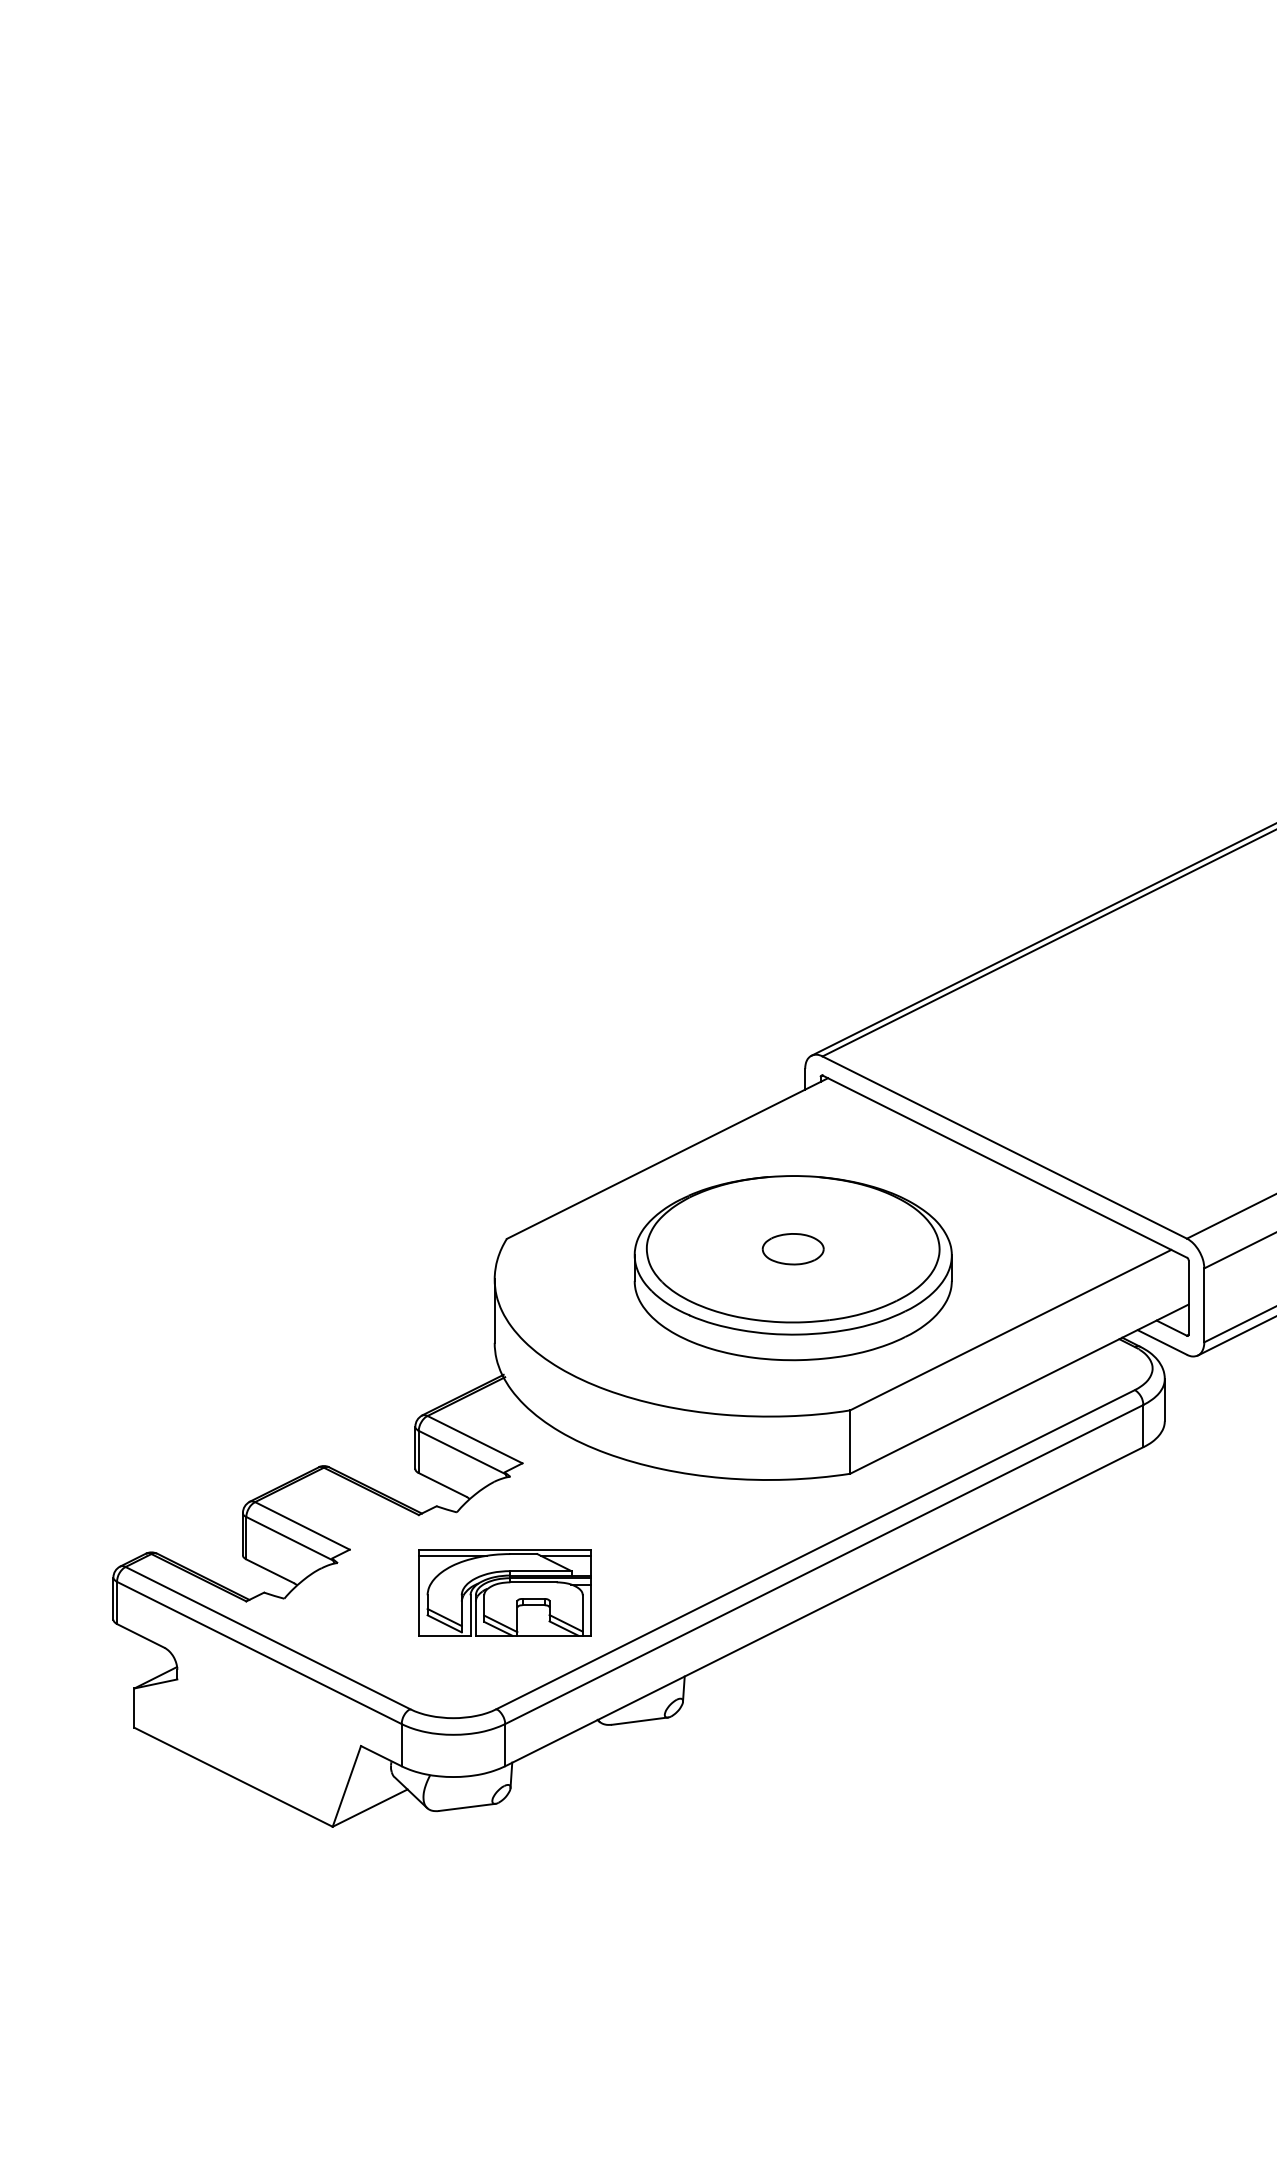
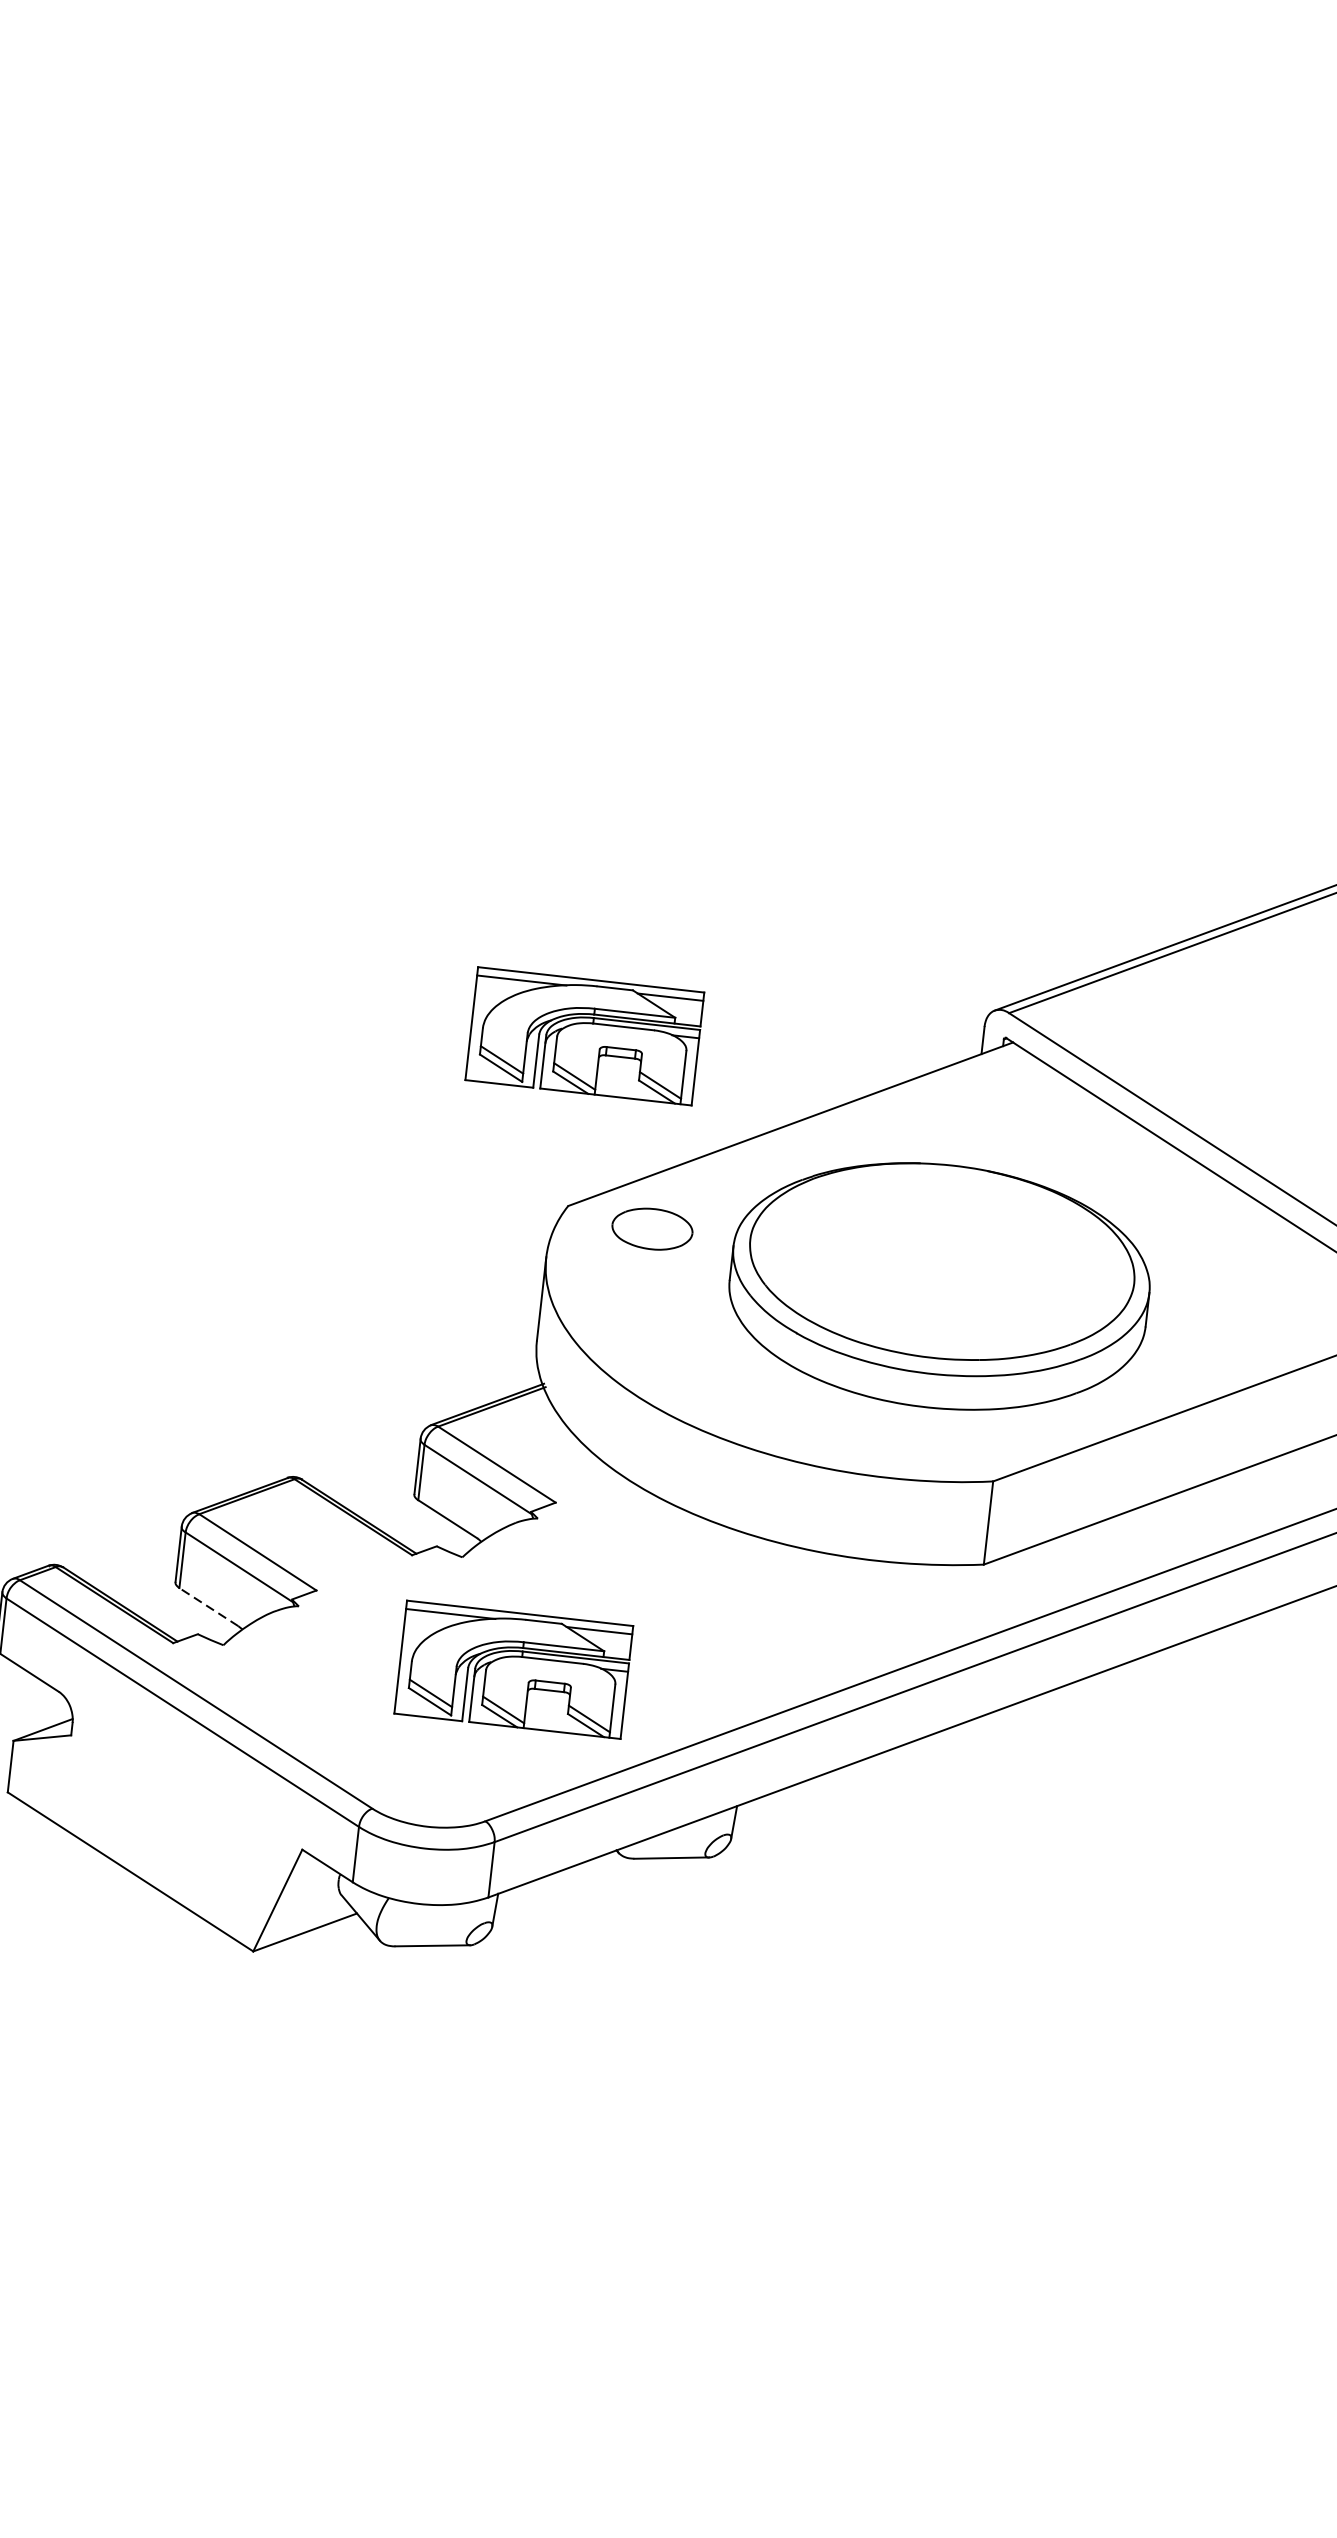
part: (504, 1109) -> (584, 1035), added
part: (792, 1249) -> (651, 1229), moved
line: (270, 1571) -> (209, 1607), solid -> dashed

